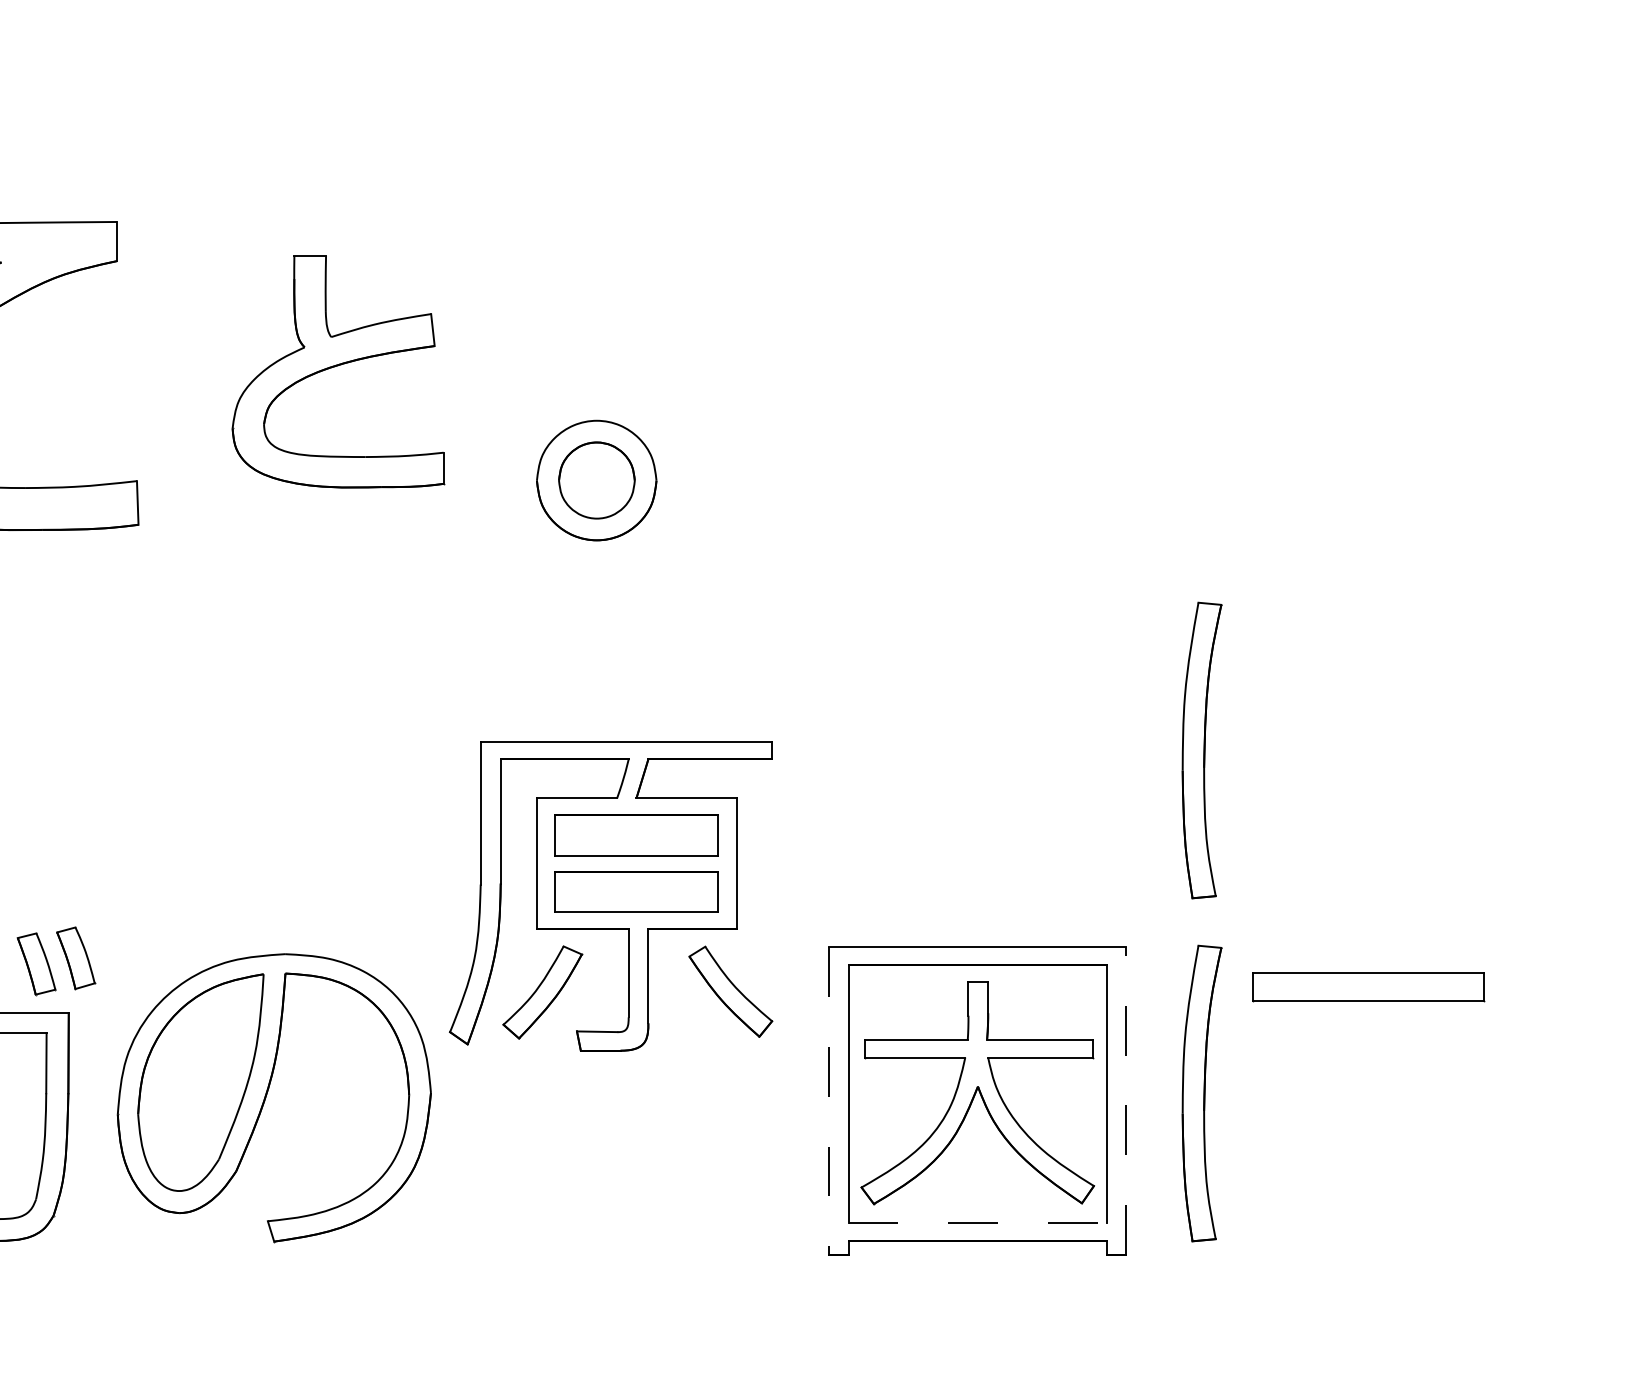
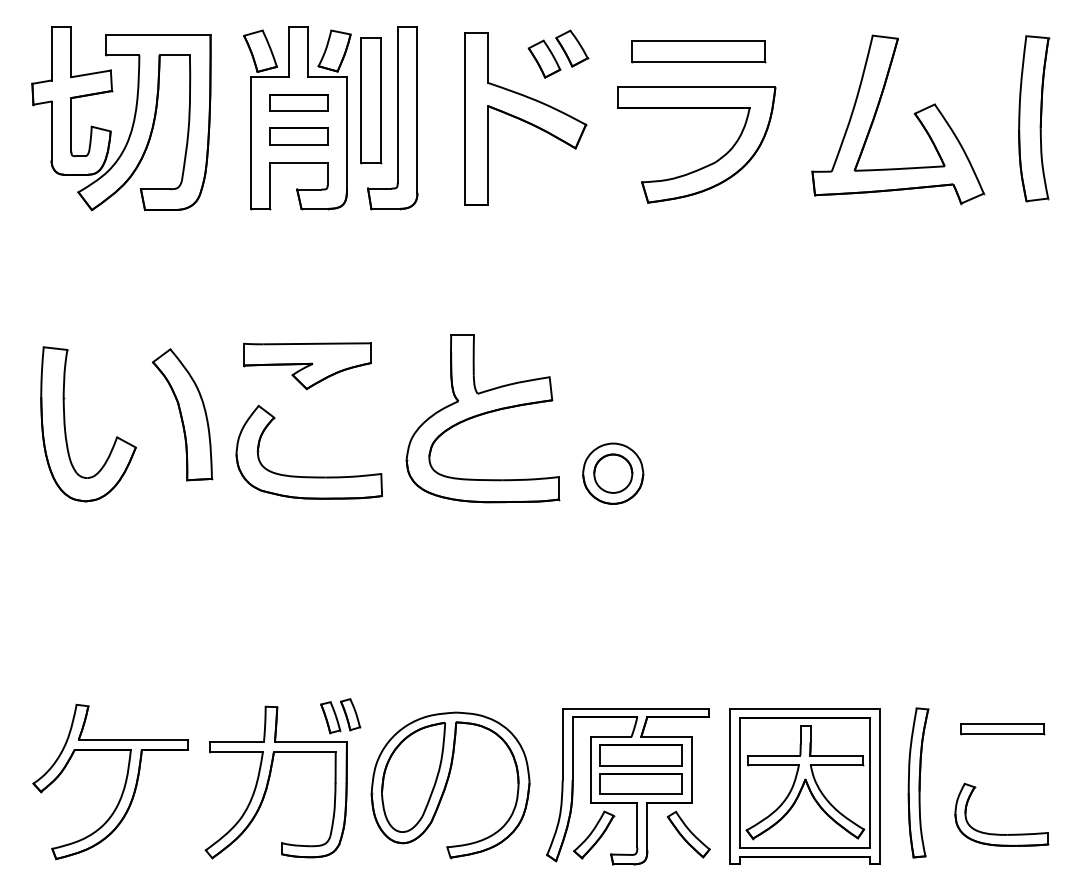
part: (337, 371) -> (482, 418), size x1.43
part: (1202, 749) -> (918, 609), removed
part: (611, 896) -> (628, 786), moved
part: (1368, 987) -> (1002, 729), size x0.71
line: (829, 1100) -> (730, 786), dashed -> solid
line: (1126, 1100) -> (880, 786), dashed -> solid
part: (1362, 1193) -> (999, 833), added
line: (977, 1223) -> (805, 848), dashed -> solid

